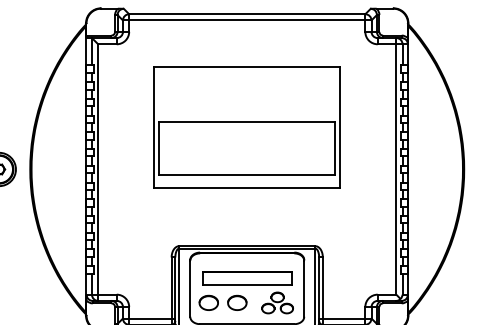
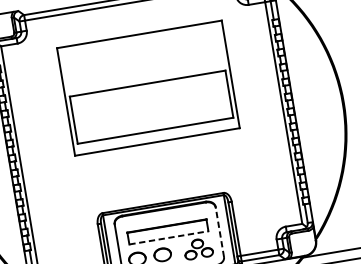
part: (246, 127) -> (147, 88), moved
line: (247, 285) -> (169, 237), solid -> dashed
line: (304, 288) -> (220, 232), solid -> dashed

